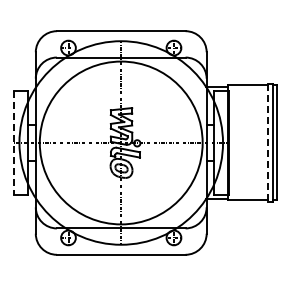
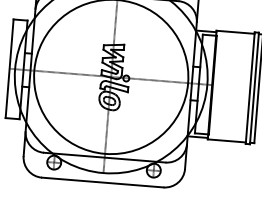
line: (13, 143) -> (9, 69), dashed -> solid
line: (268, 143) -> (250, 88), dashed -> solid

